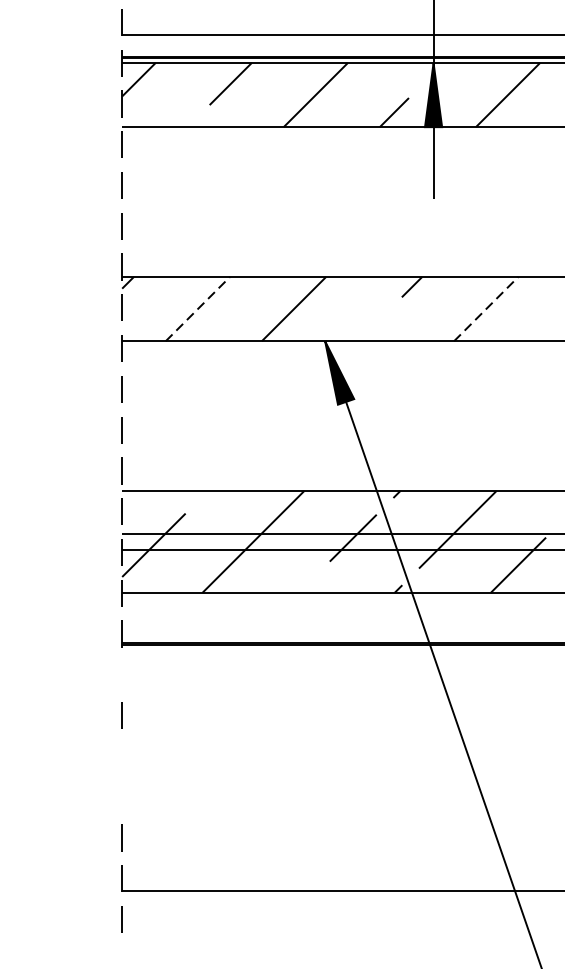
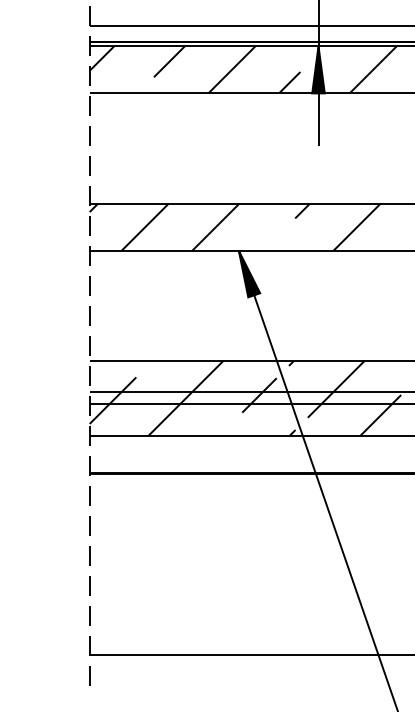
line: (198, 308) -> (145, 226), dashed -> solid
line: (486, 308) -> (357, 226), dashed -> solid
line: (121, 674) -> (89, 495), added
line: (121, 755) -> (89, 555), added
line: (121, 796) -> (89, 585), added

